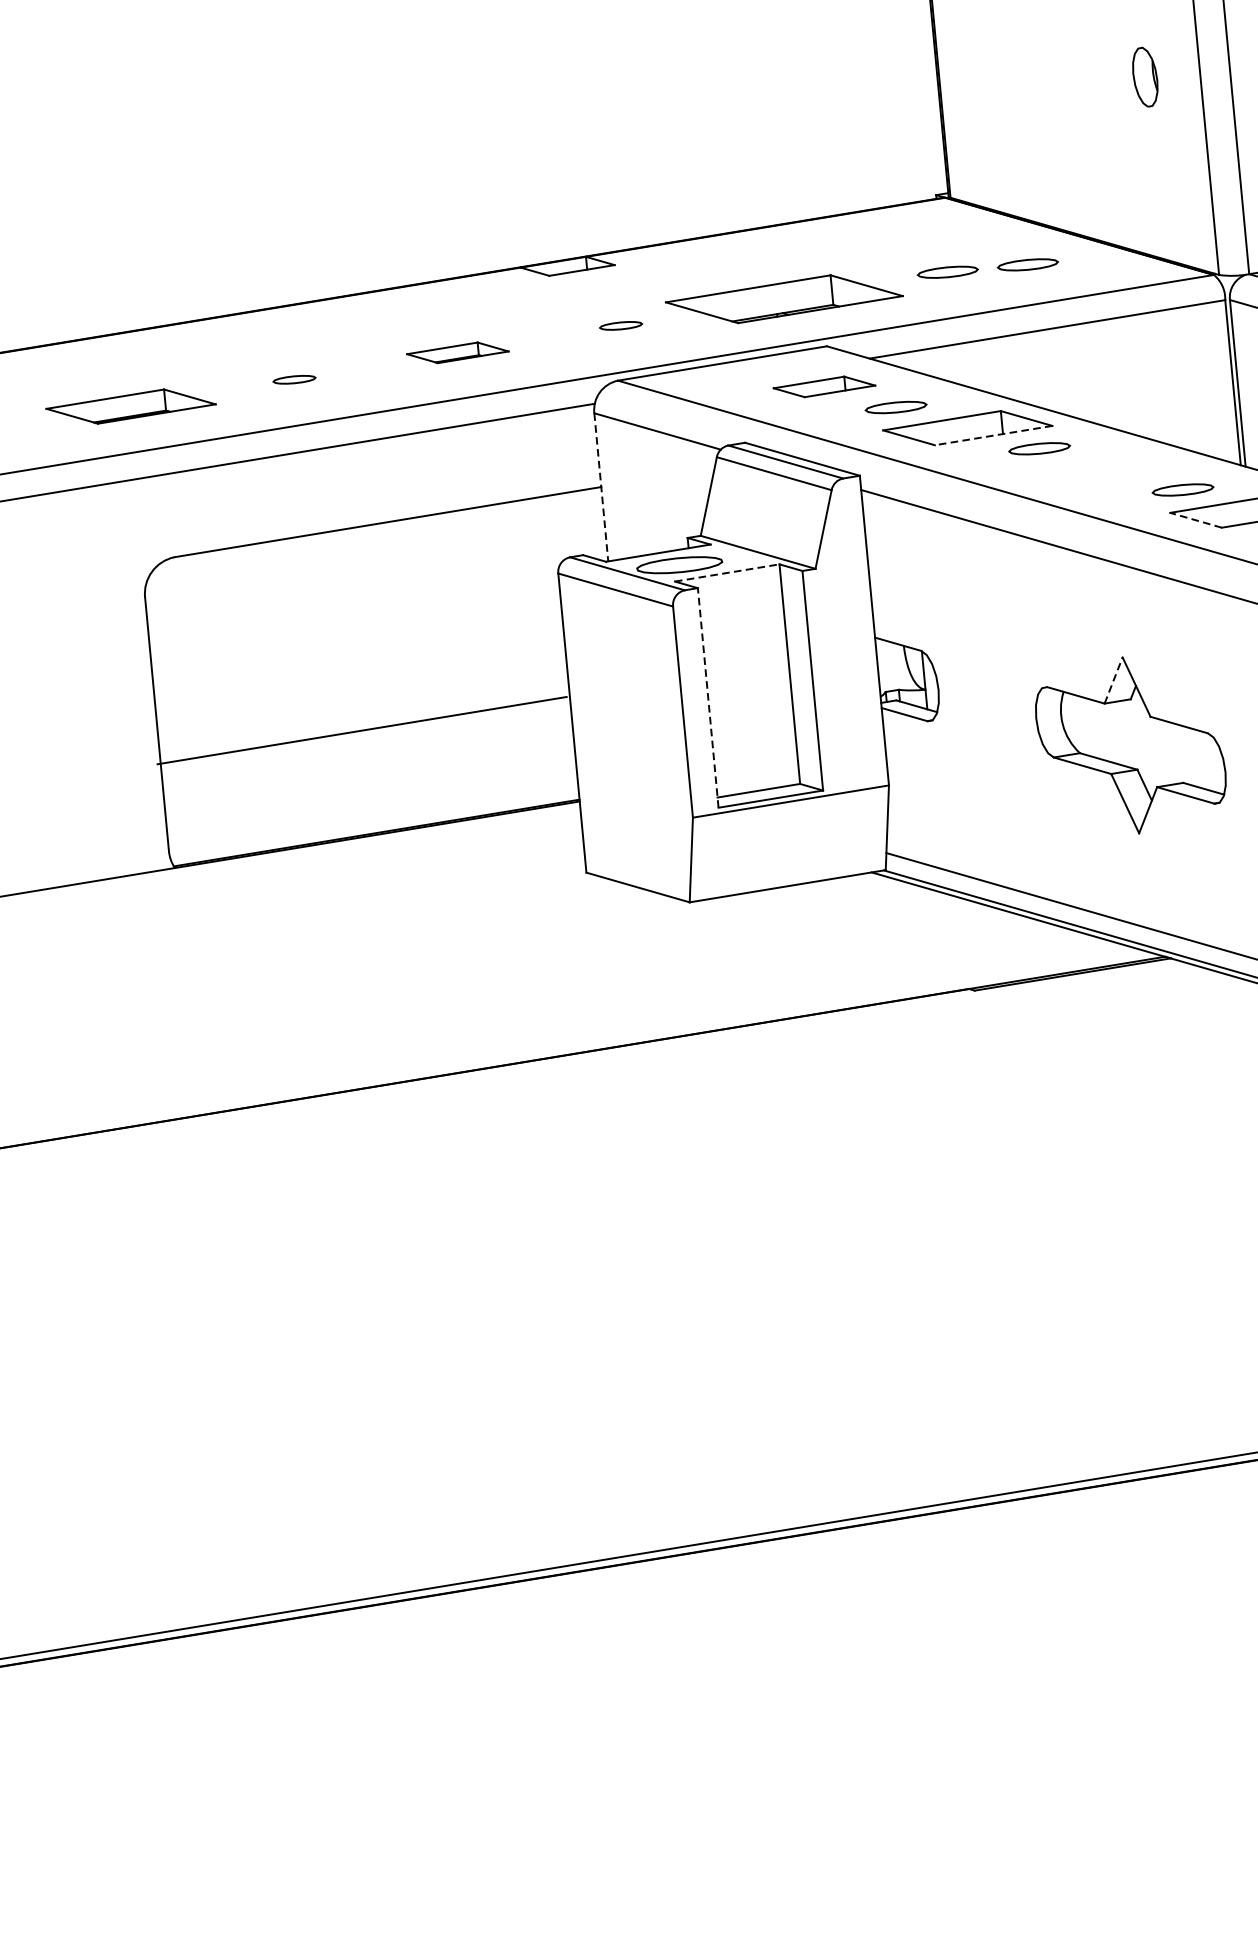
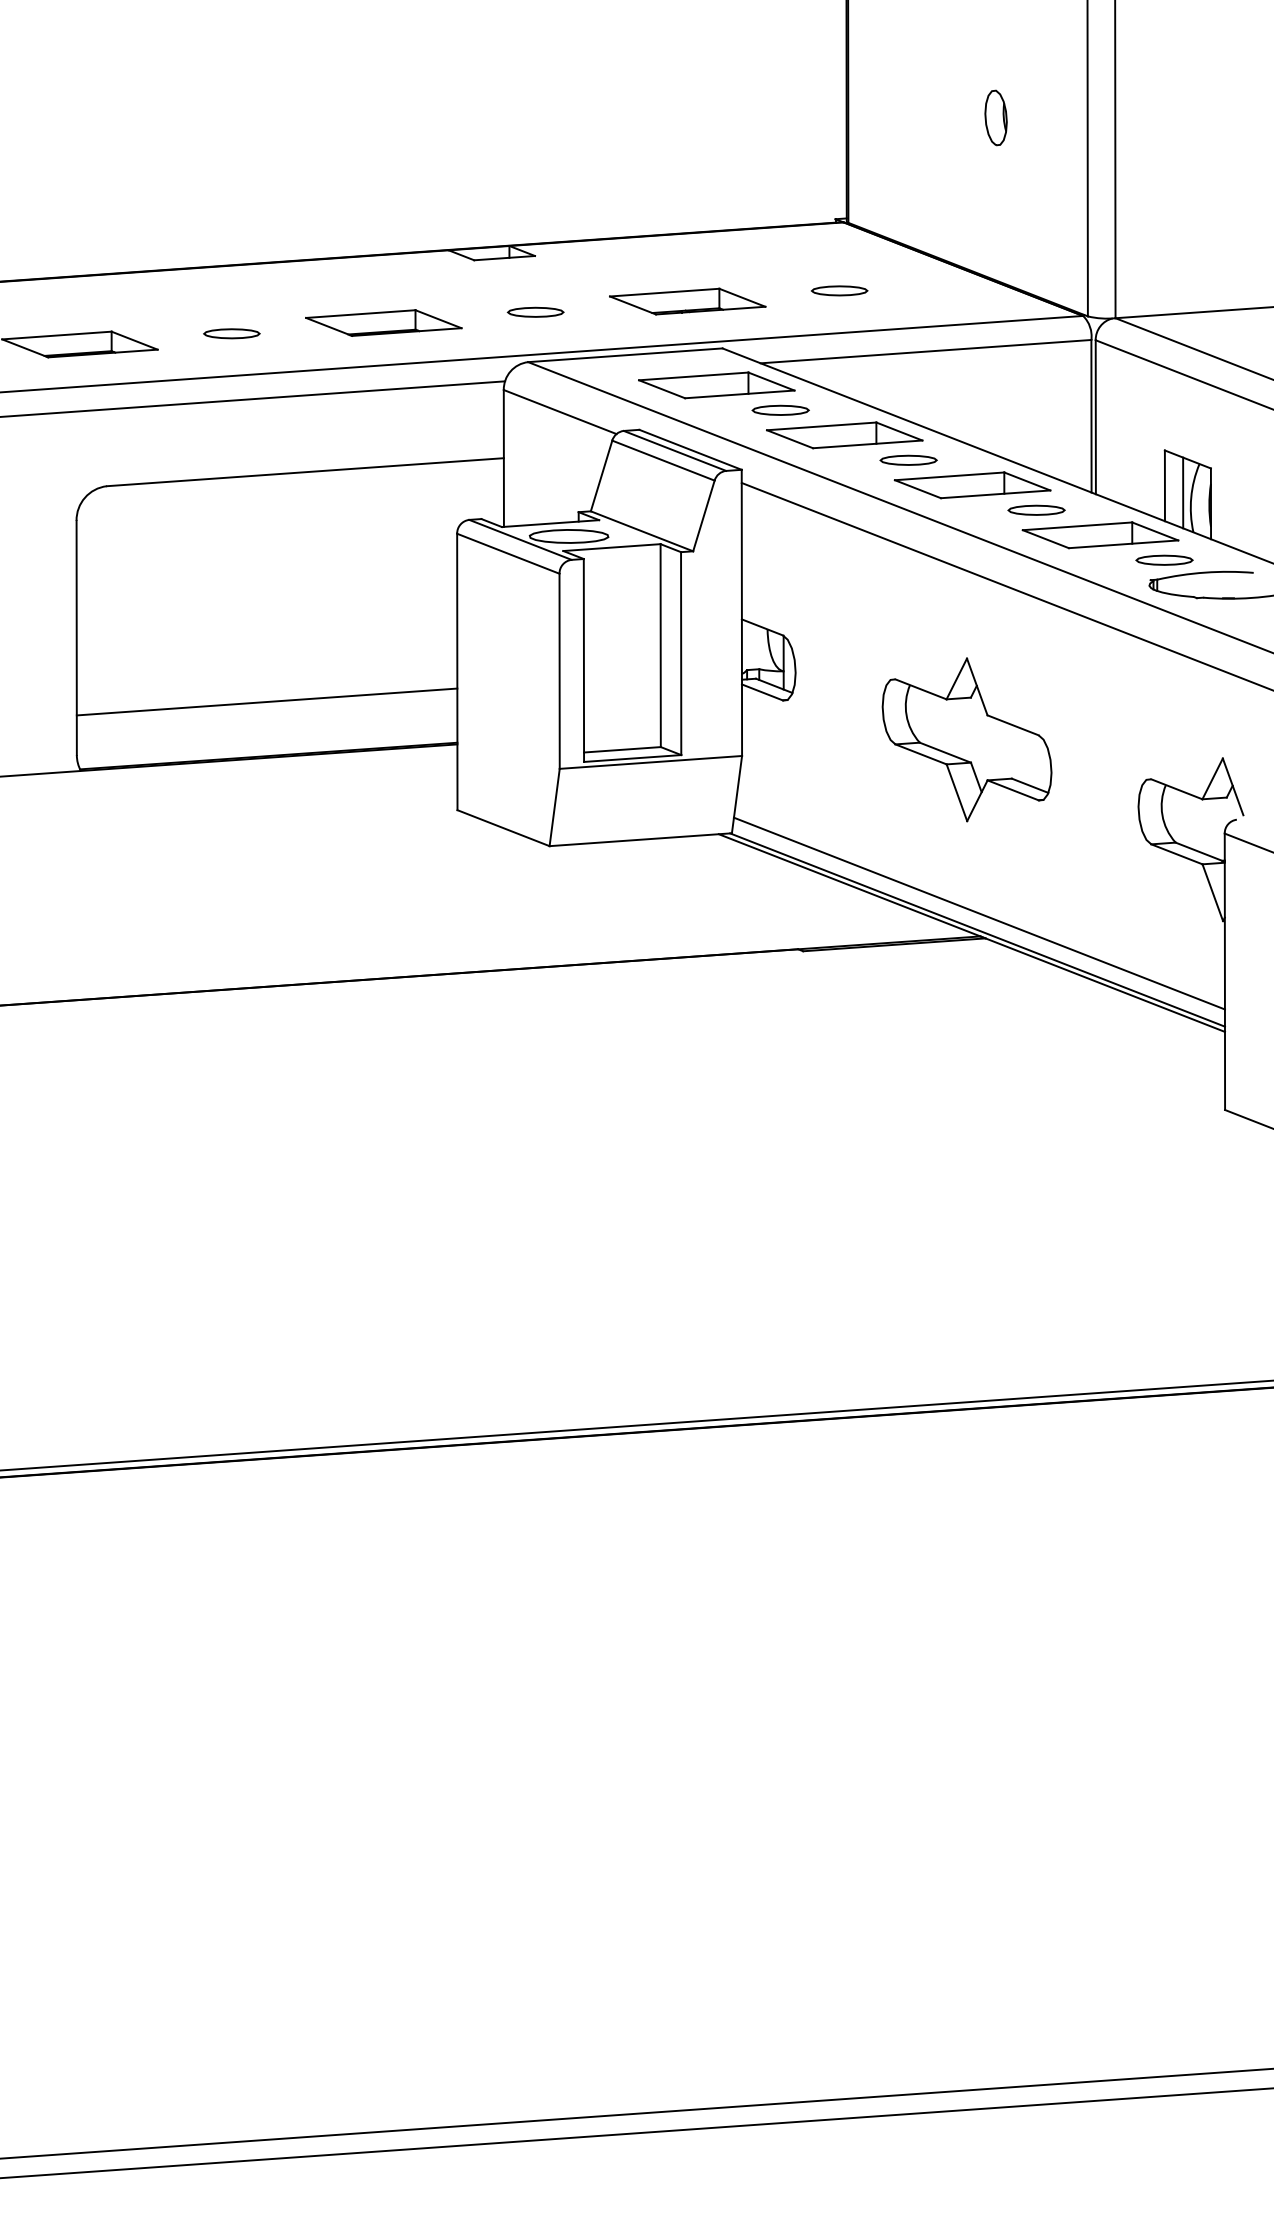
part: (1144, 76) -> (995, 117), moved
part: (1027, 264) -> (913, 290), removed
part: (784, 299) -> (687, 301), size x0.71
part: (620, 325) -> (535, 311), size x1.43
part: (457, 352) -> (383, 322), size x1.67
part: (293, 379) -> (231, 333), size x1.43
part: (824, 387) -> (716, 385), size x1.67
line: (993, 435) -> (867, 444), dashed -> solid
part: (1111, 469) -> (972, 485), added
line: (600, 487) -> (503, 458), dashed -> solid
line: (1195, 520) -> (1045, 539), dashed -> solid
line: (726, 572) -> (611, 547), dashed -> solid
line: (1113, 680) -> (956, 678), dashed -> solid
line: (707, 696) -> (583, 659), dashed -> solid
line: (361, 730) -> (266, 701), moved

